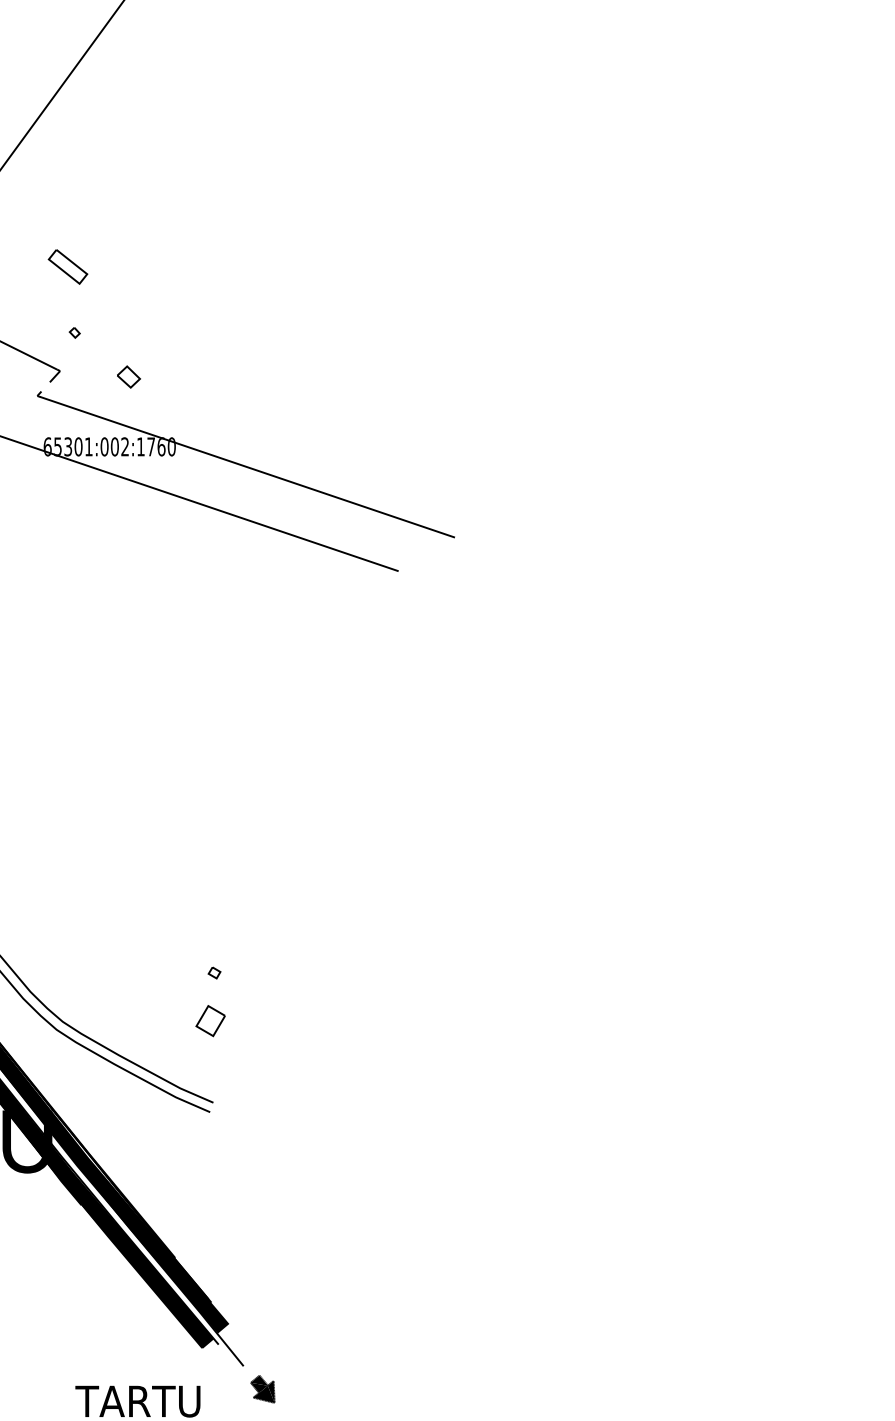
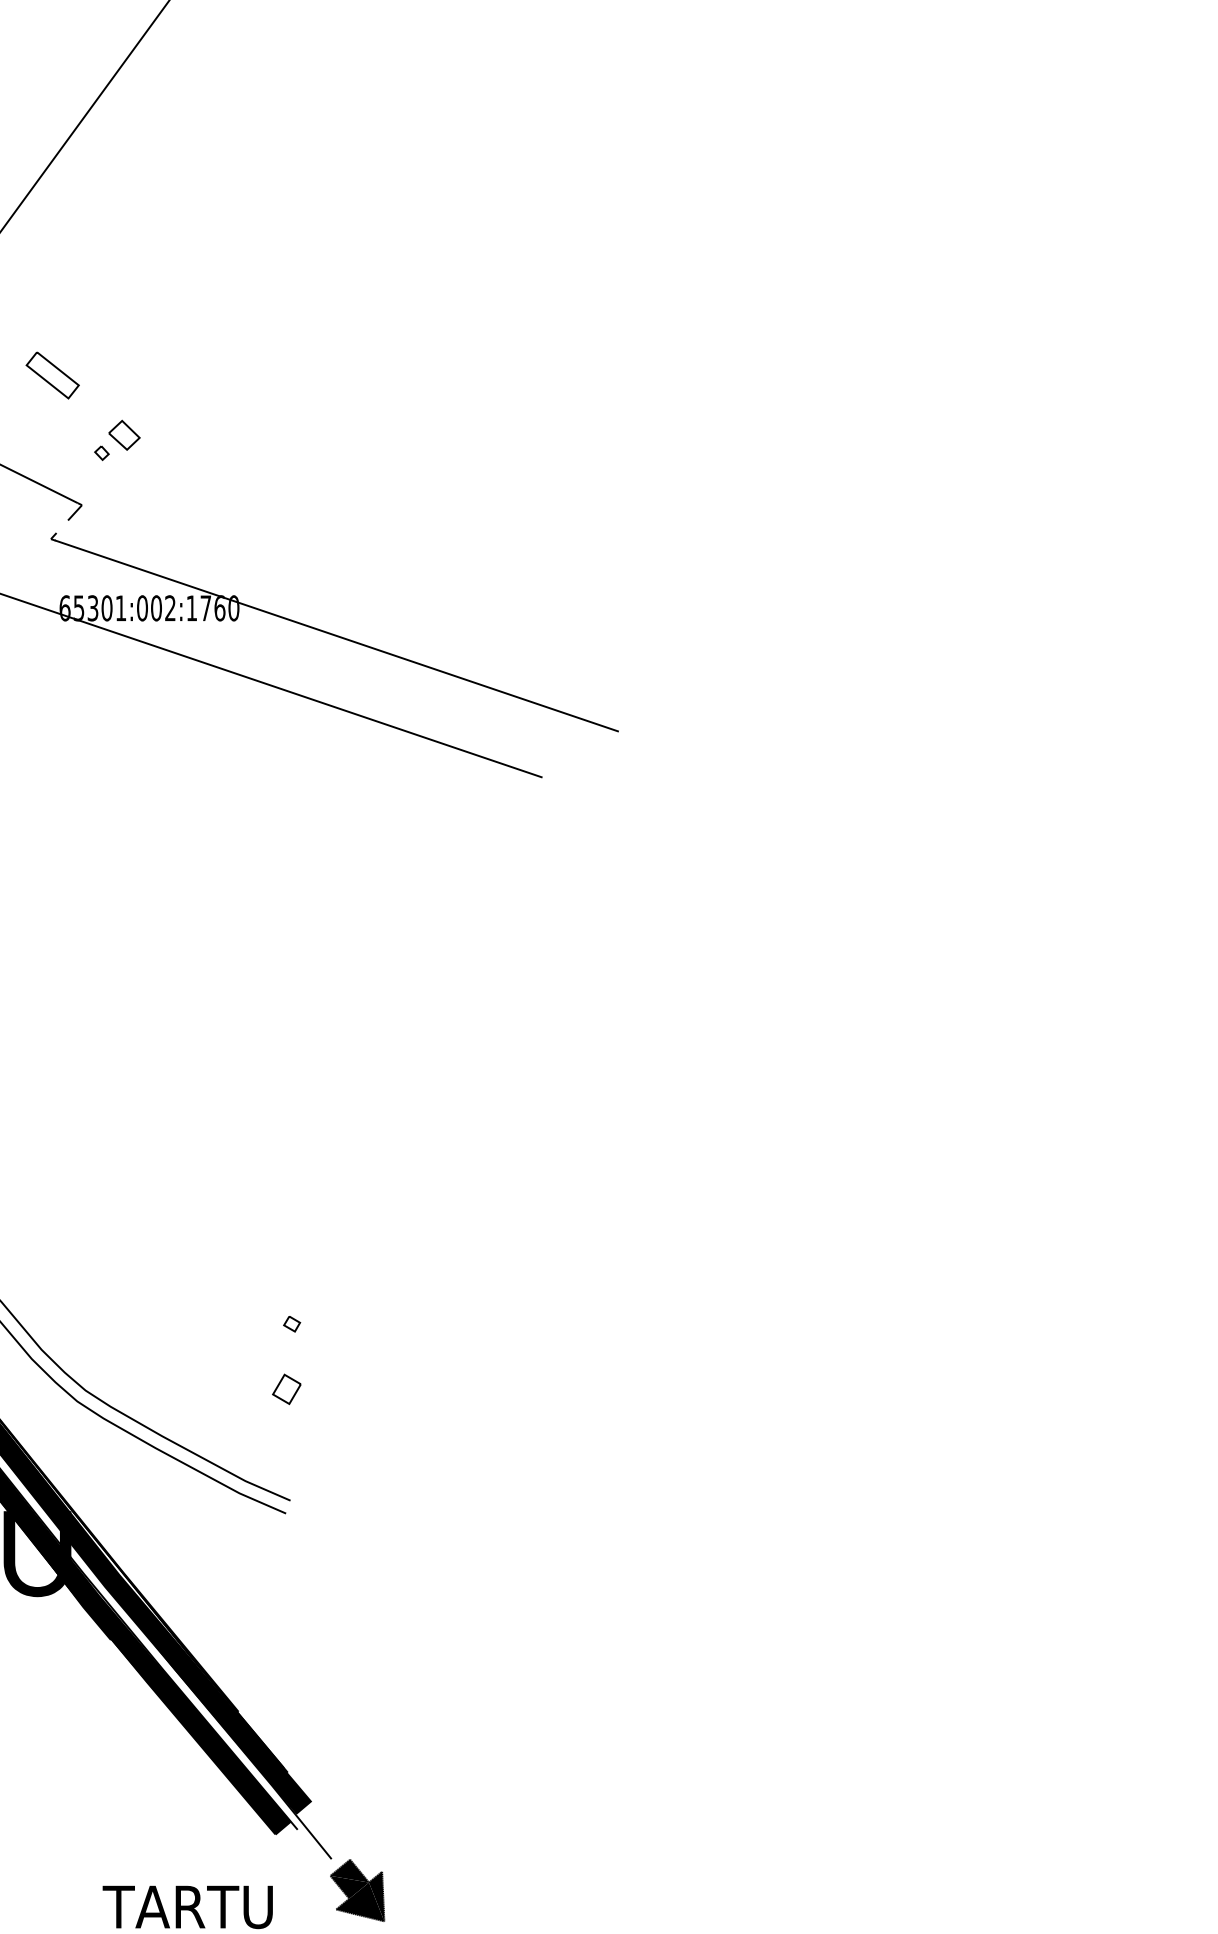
part: (67, 266) -> (52, 375), moved
part: (128, 376) -> (124, 434), moved
part: (210, 1020) -> (286, 1388), size x0.71
part: (262, 1389) -> (357, 1890), size x1.67

